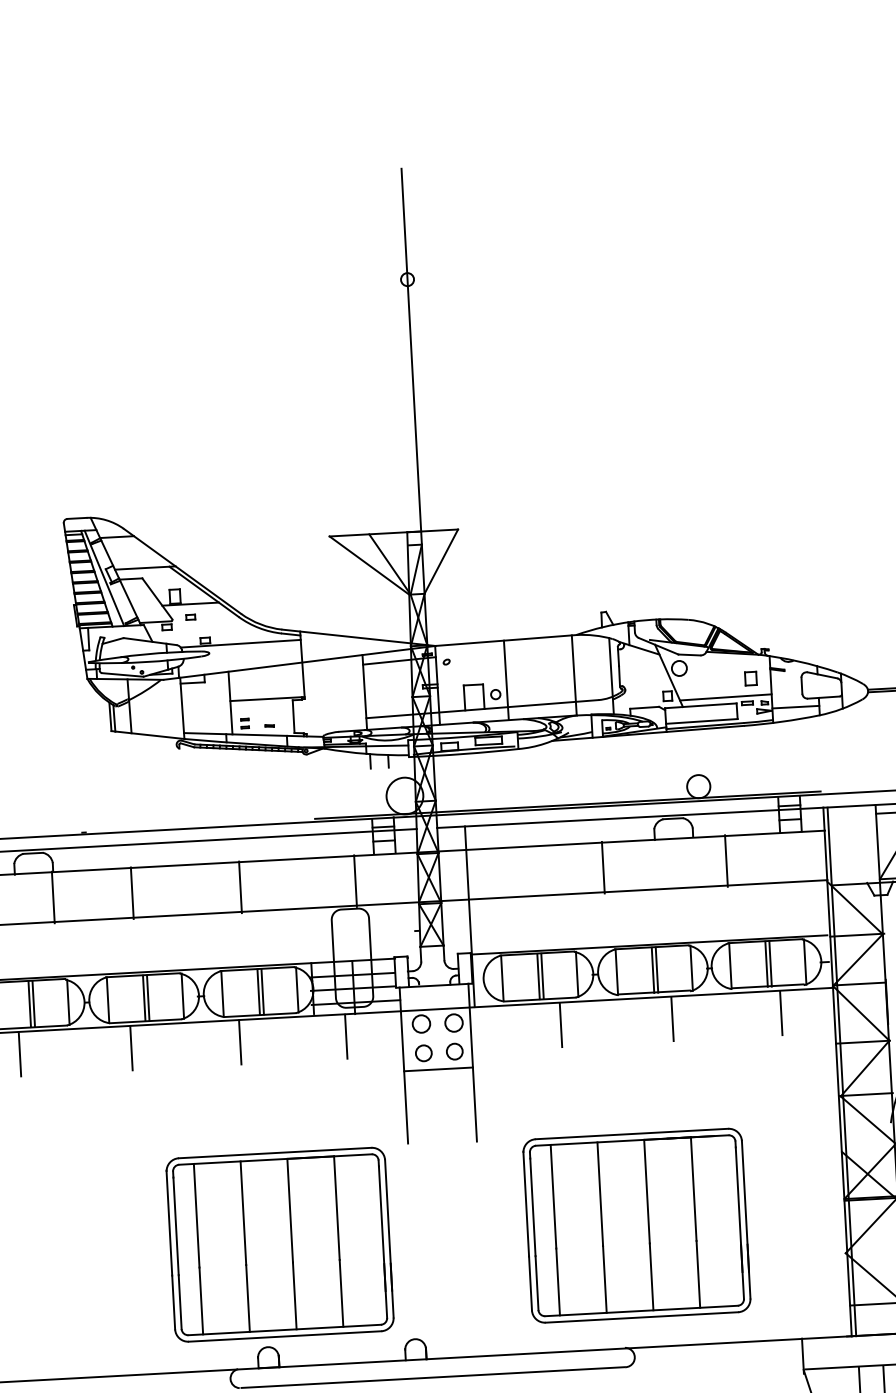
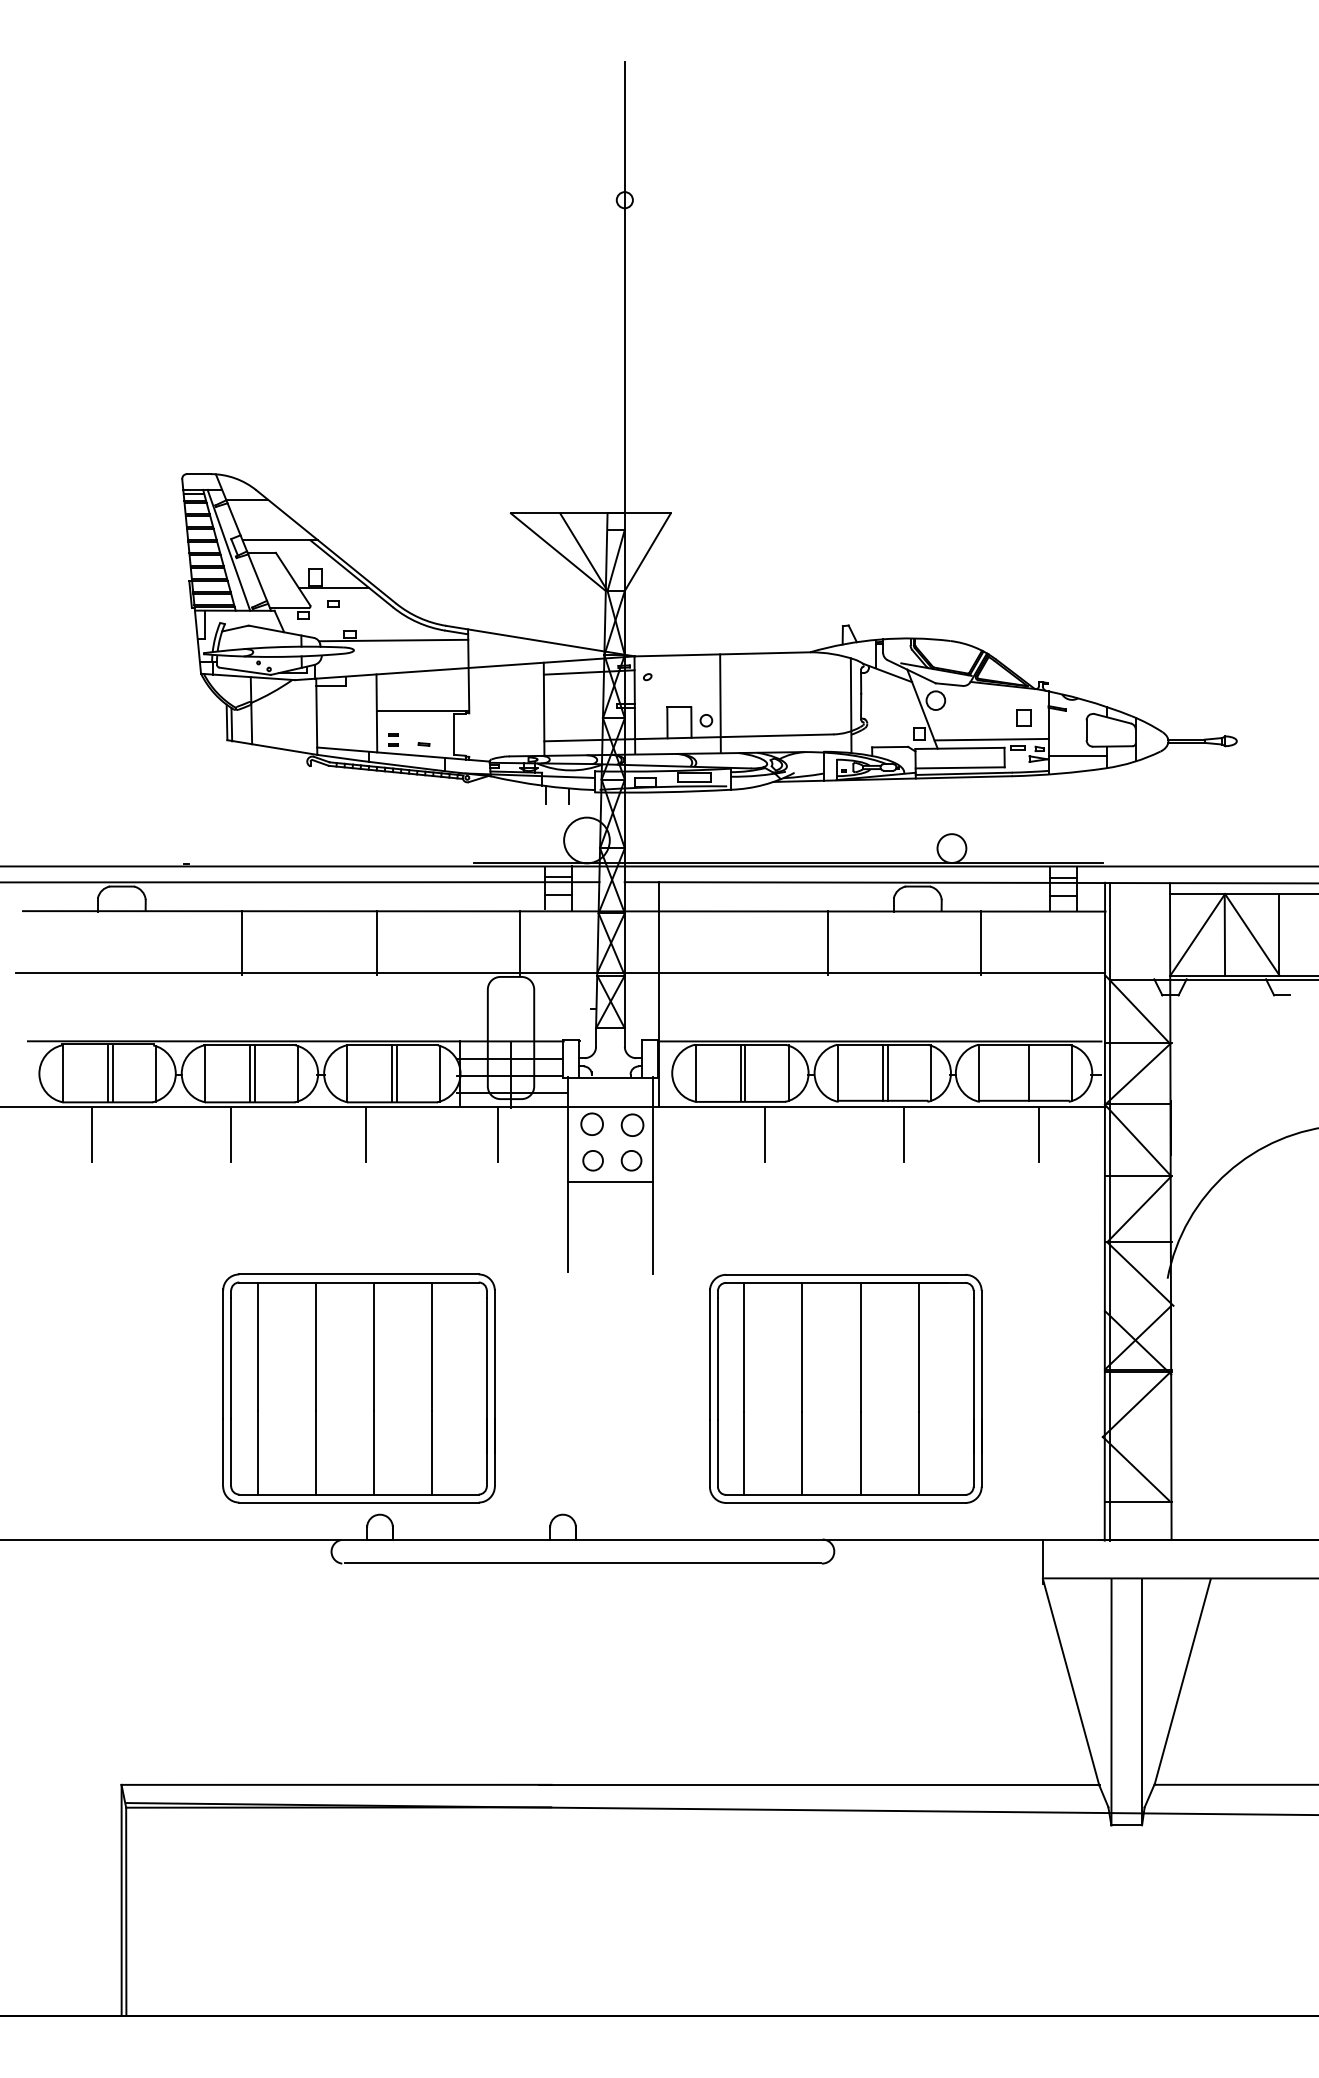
line: (573, 675) -> (804, 702), removed
line: (53, 897) -> (144, 942), removed
line: (766, 964) -> (1024, 1073), removed
part: (279, 1244) -> (358, 1388), moved

